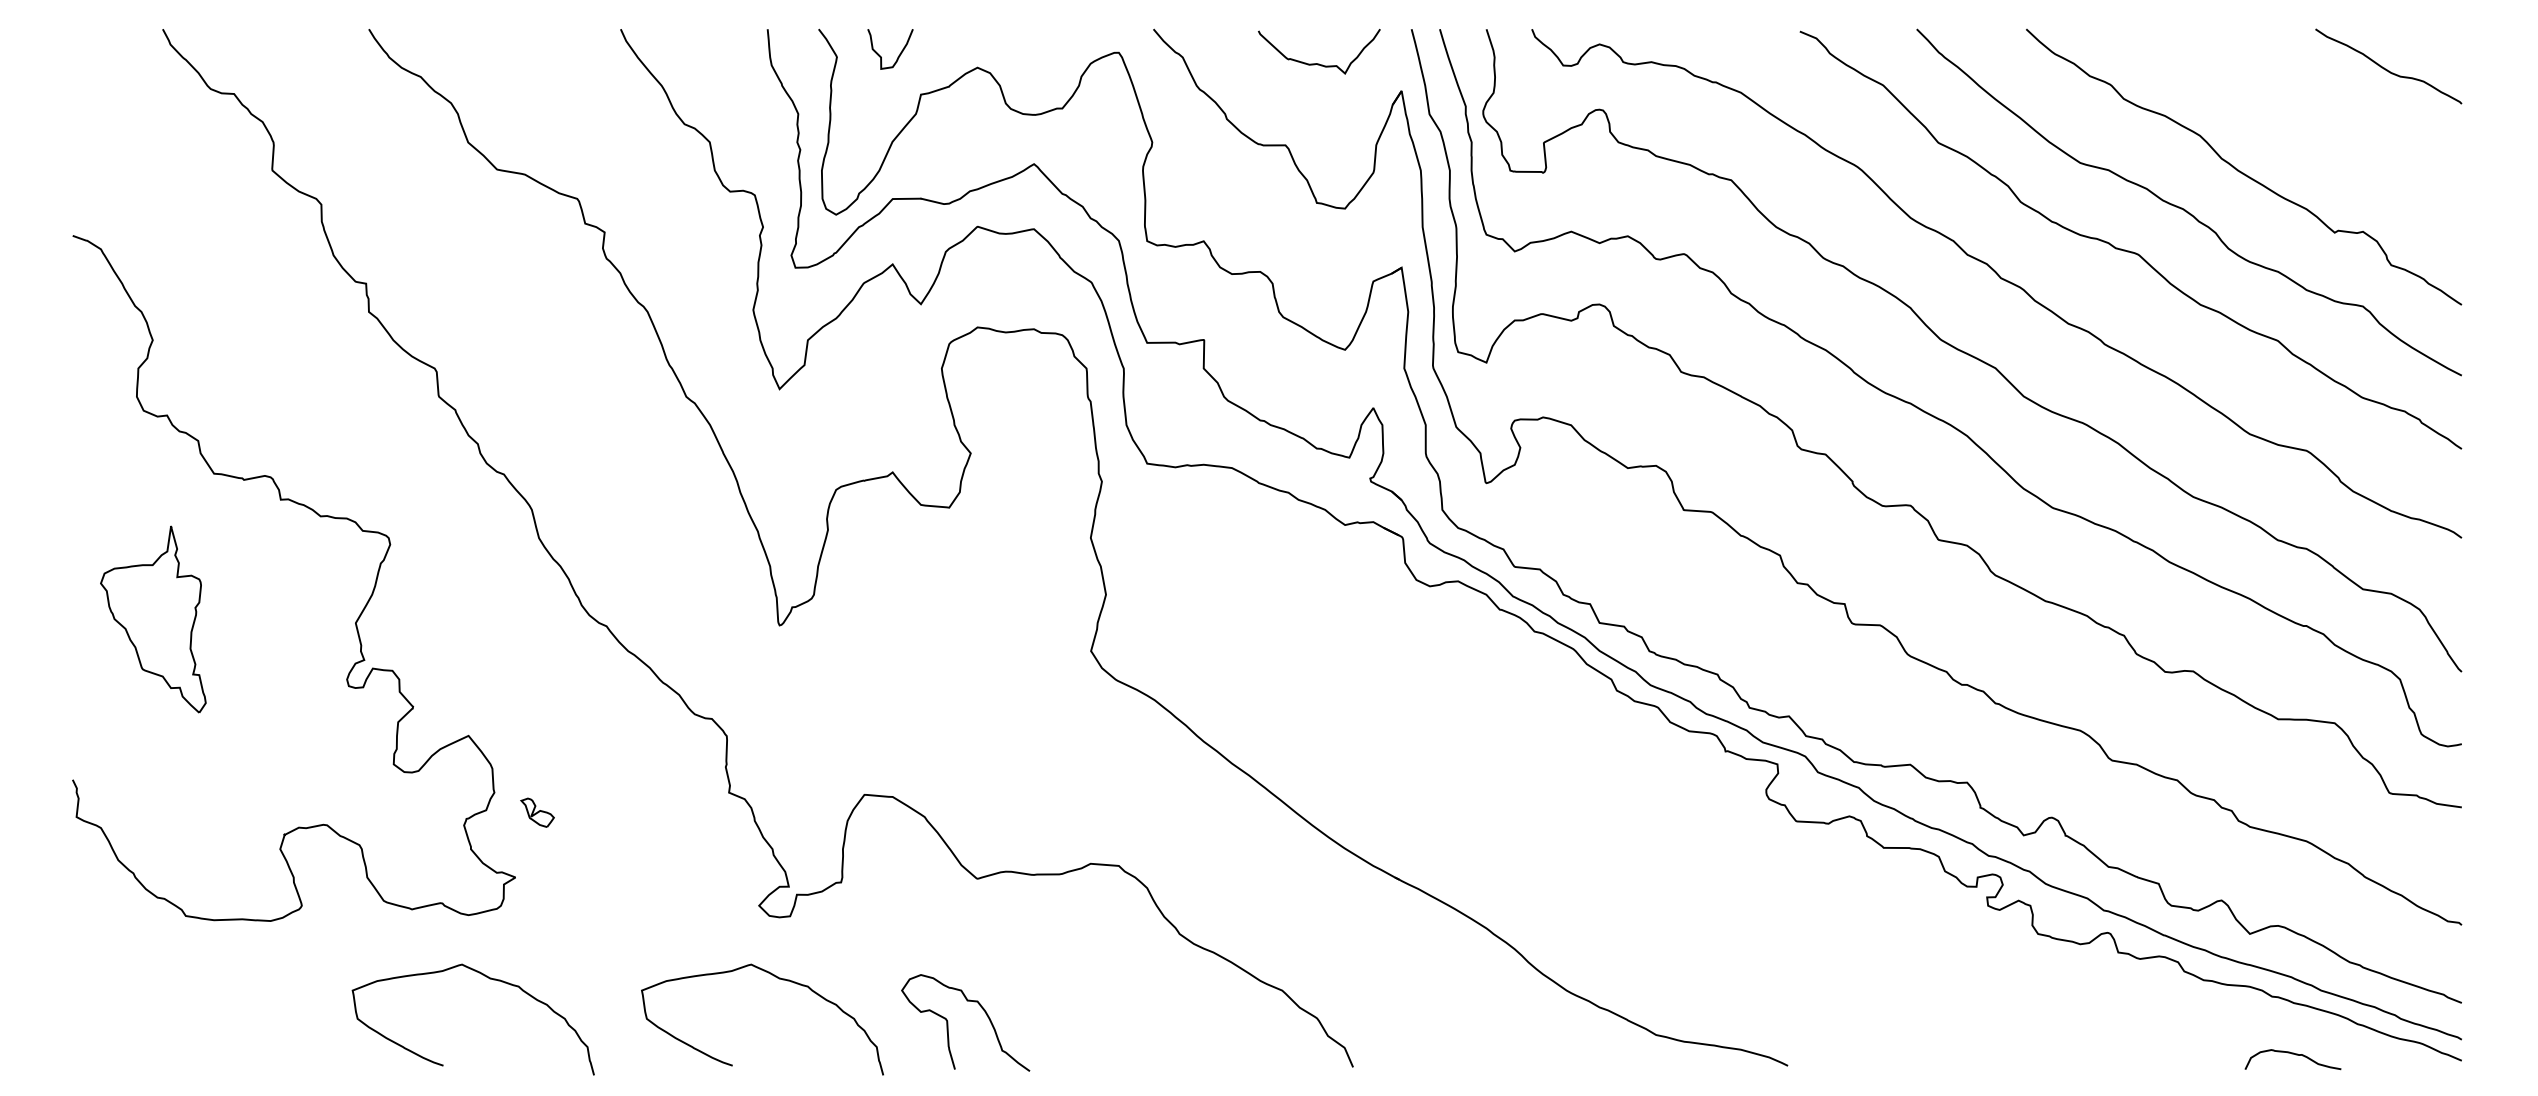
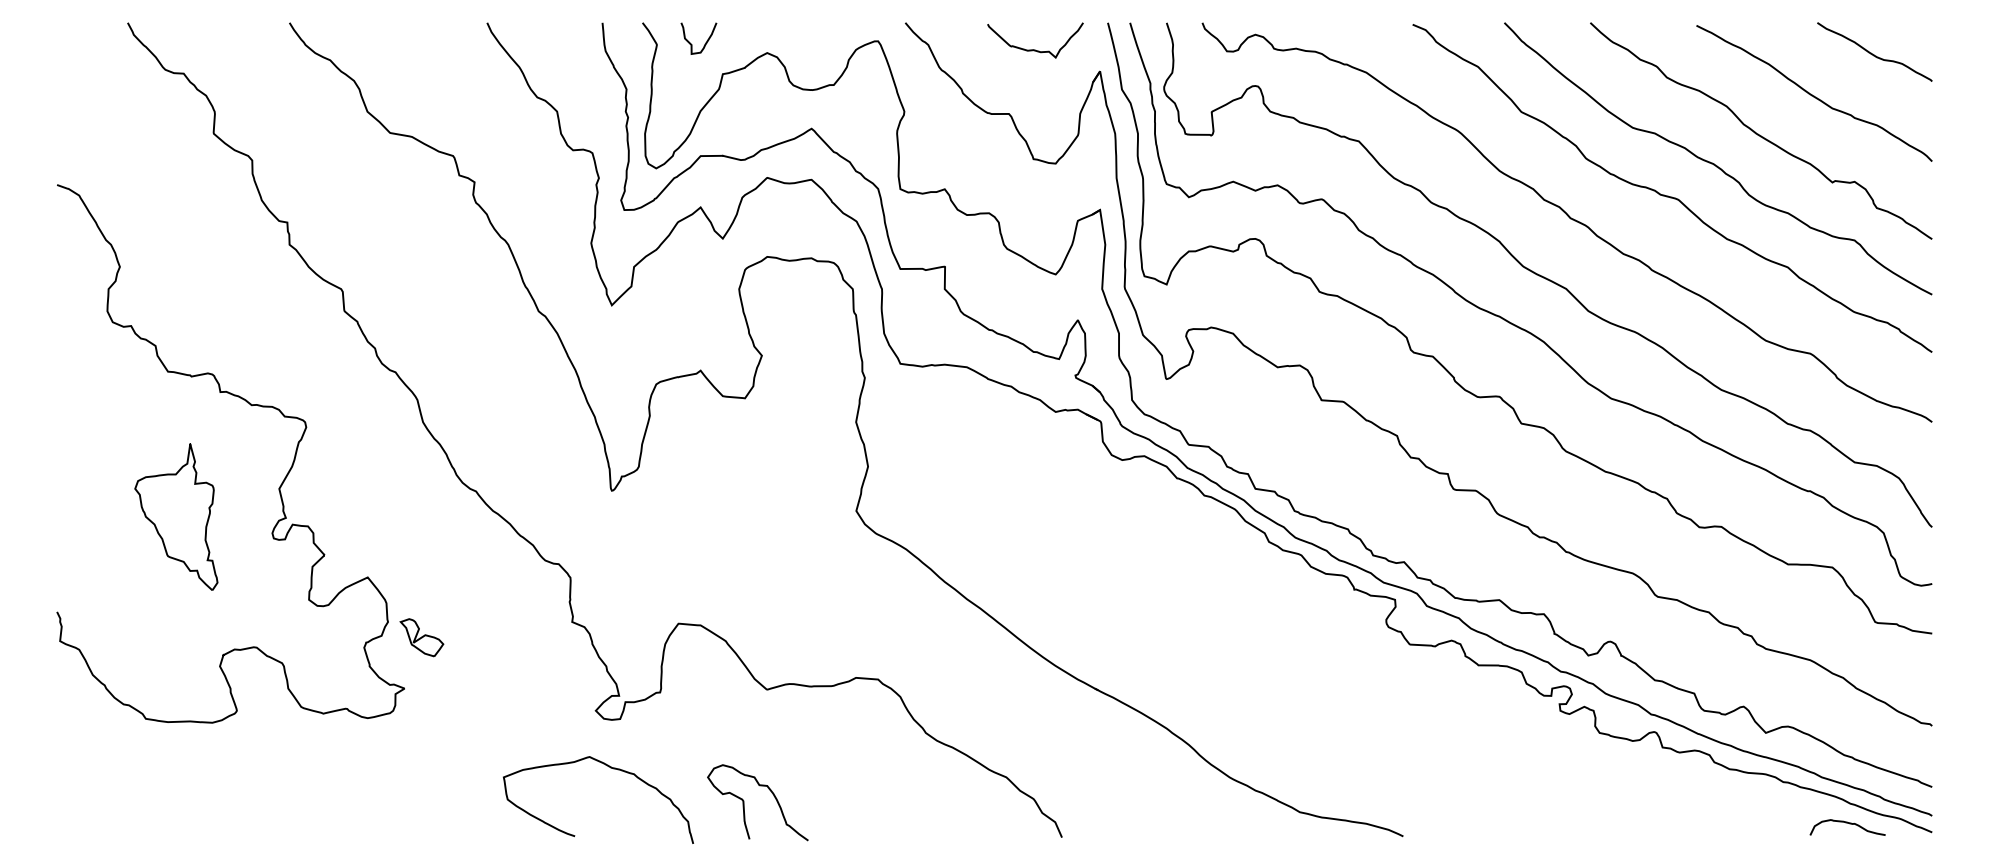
curve: (2311, 121) -> (1814, 95), added
part: (153, 618) -> (176, 516), moved
part: (537, 812) -> (421, 637), size x1.67
curve: (488, 979) -> (383, 768), removed
curve: (2295, 1055) -> (1849, 824), moved

